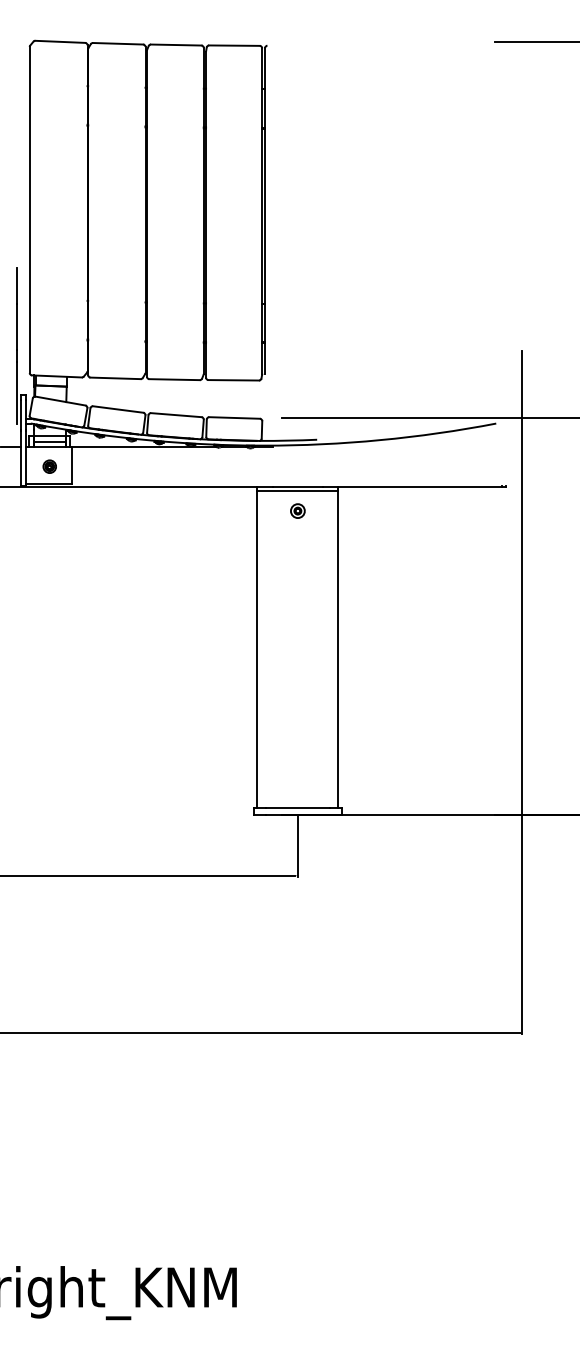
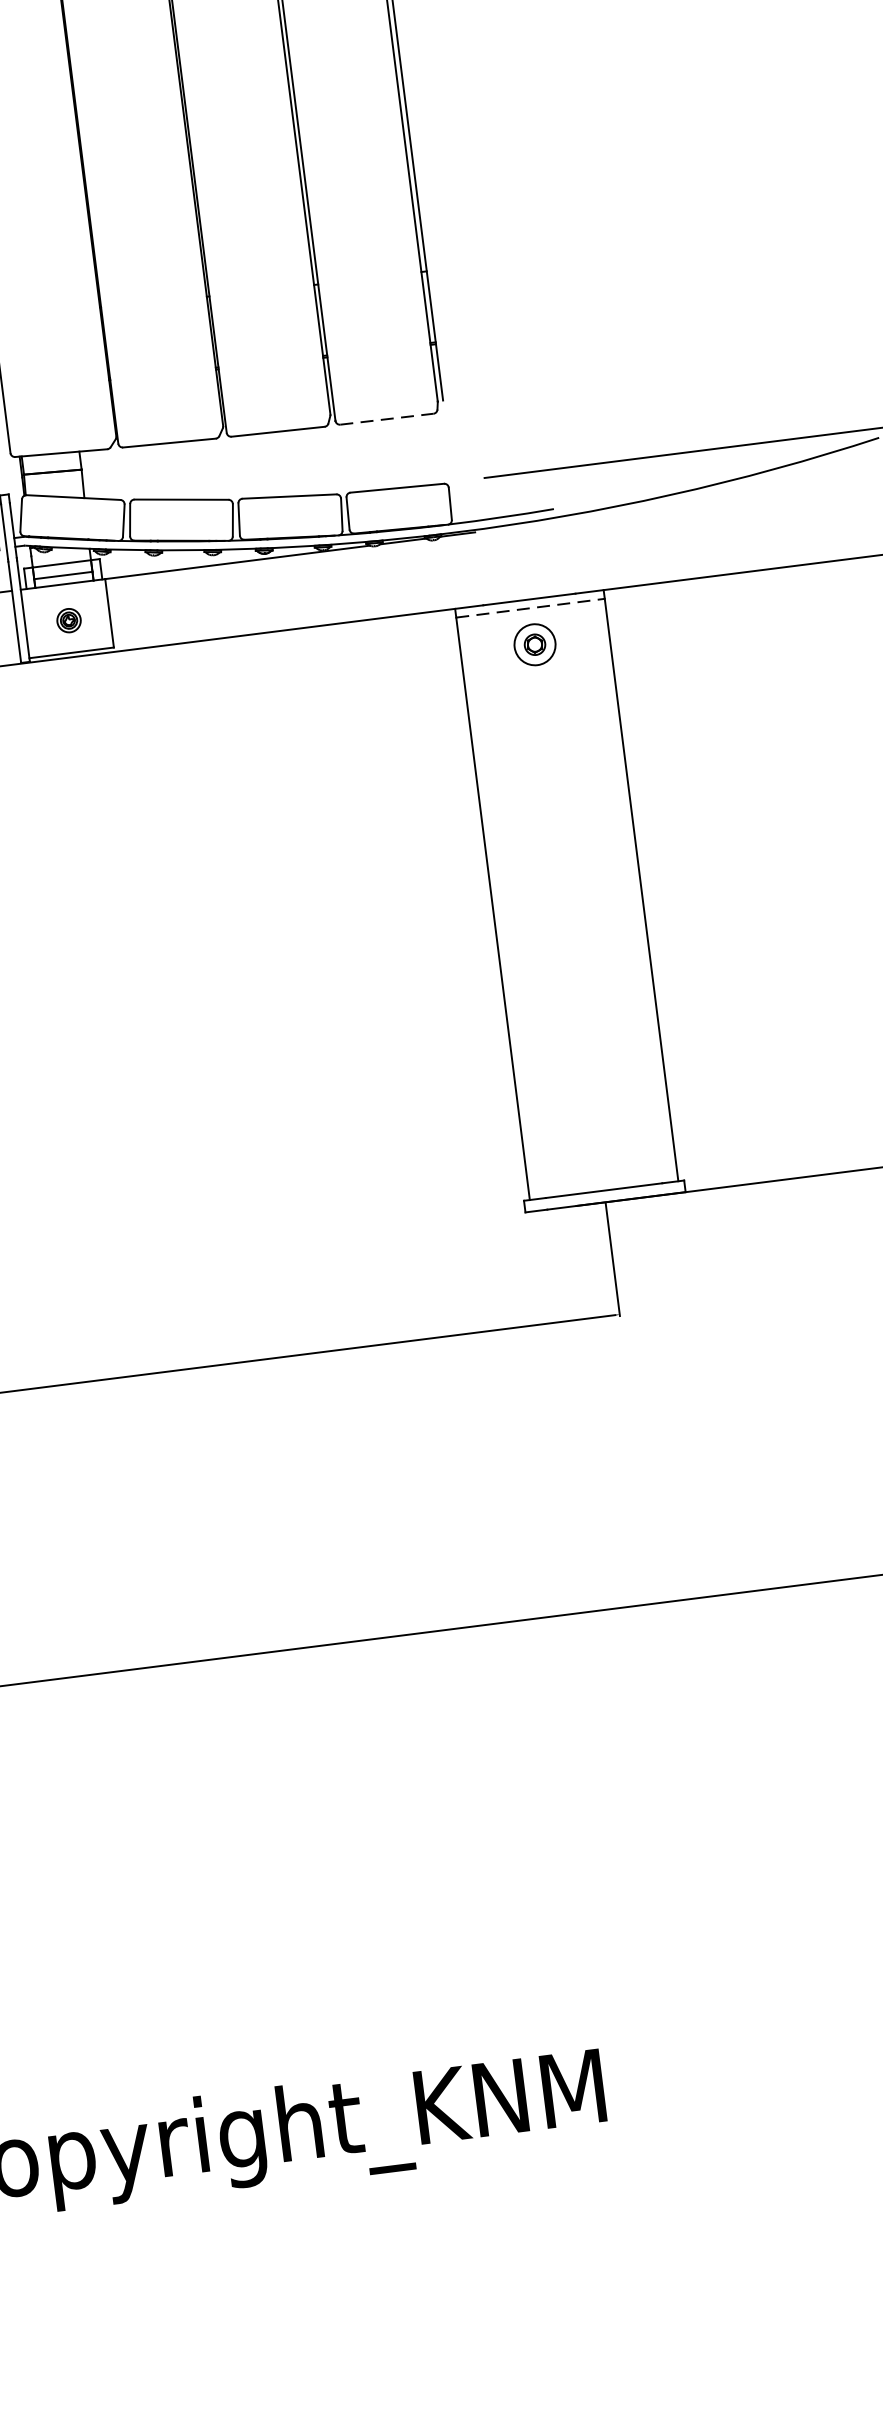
line: (234, 380) -> (388, 419), solid -> dashed
line: (298, 491) -> (531, 608), solid -> dashed
part: (297, 510) -> (534, 643), size x1.6

